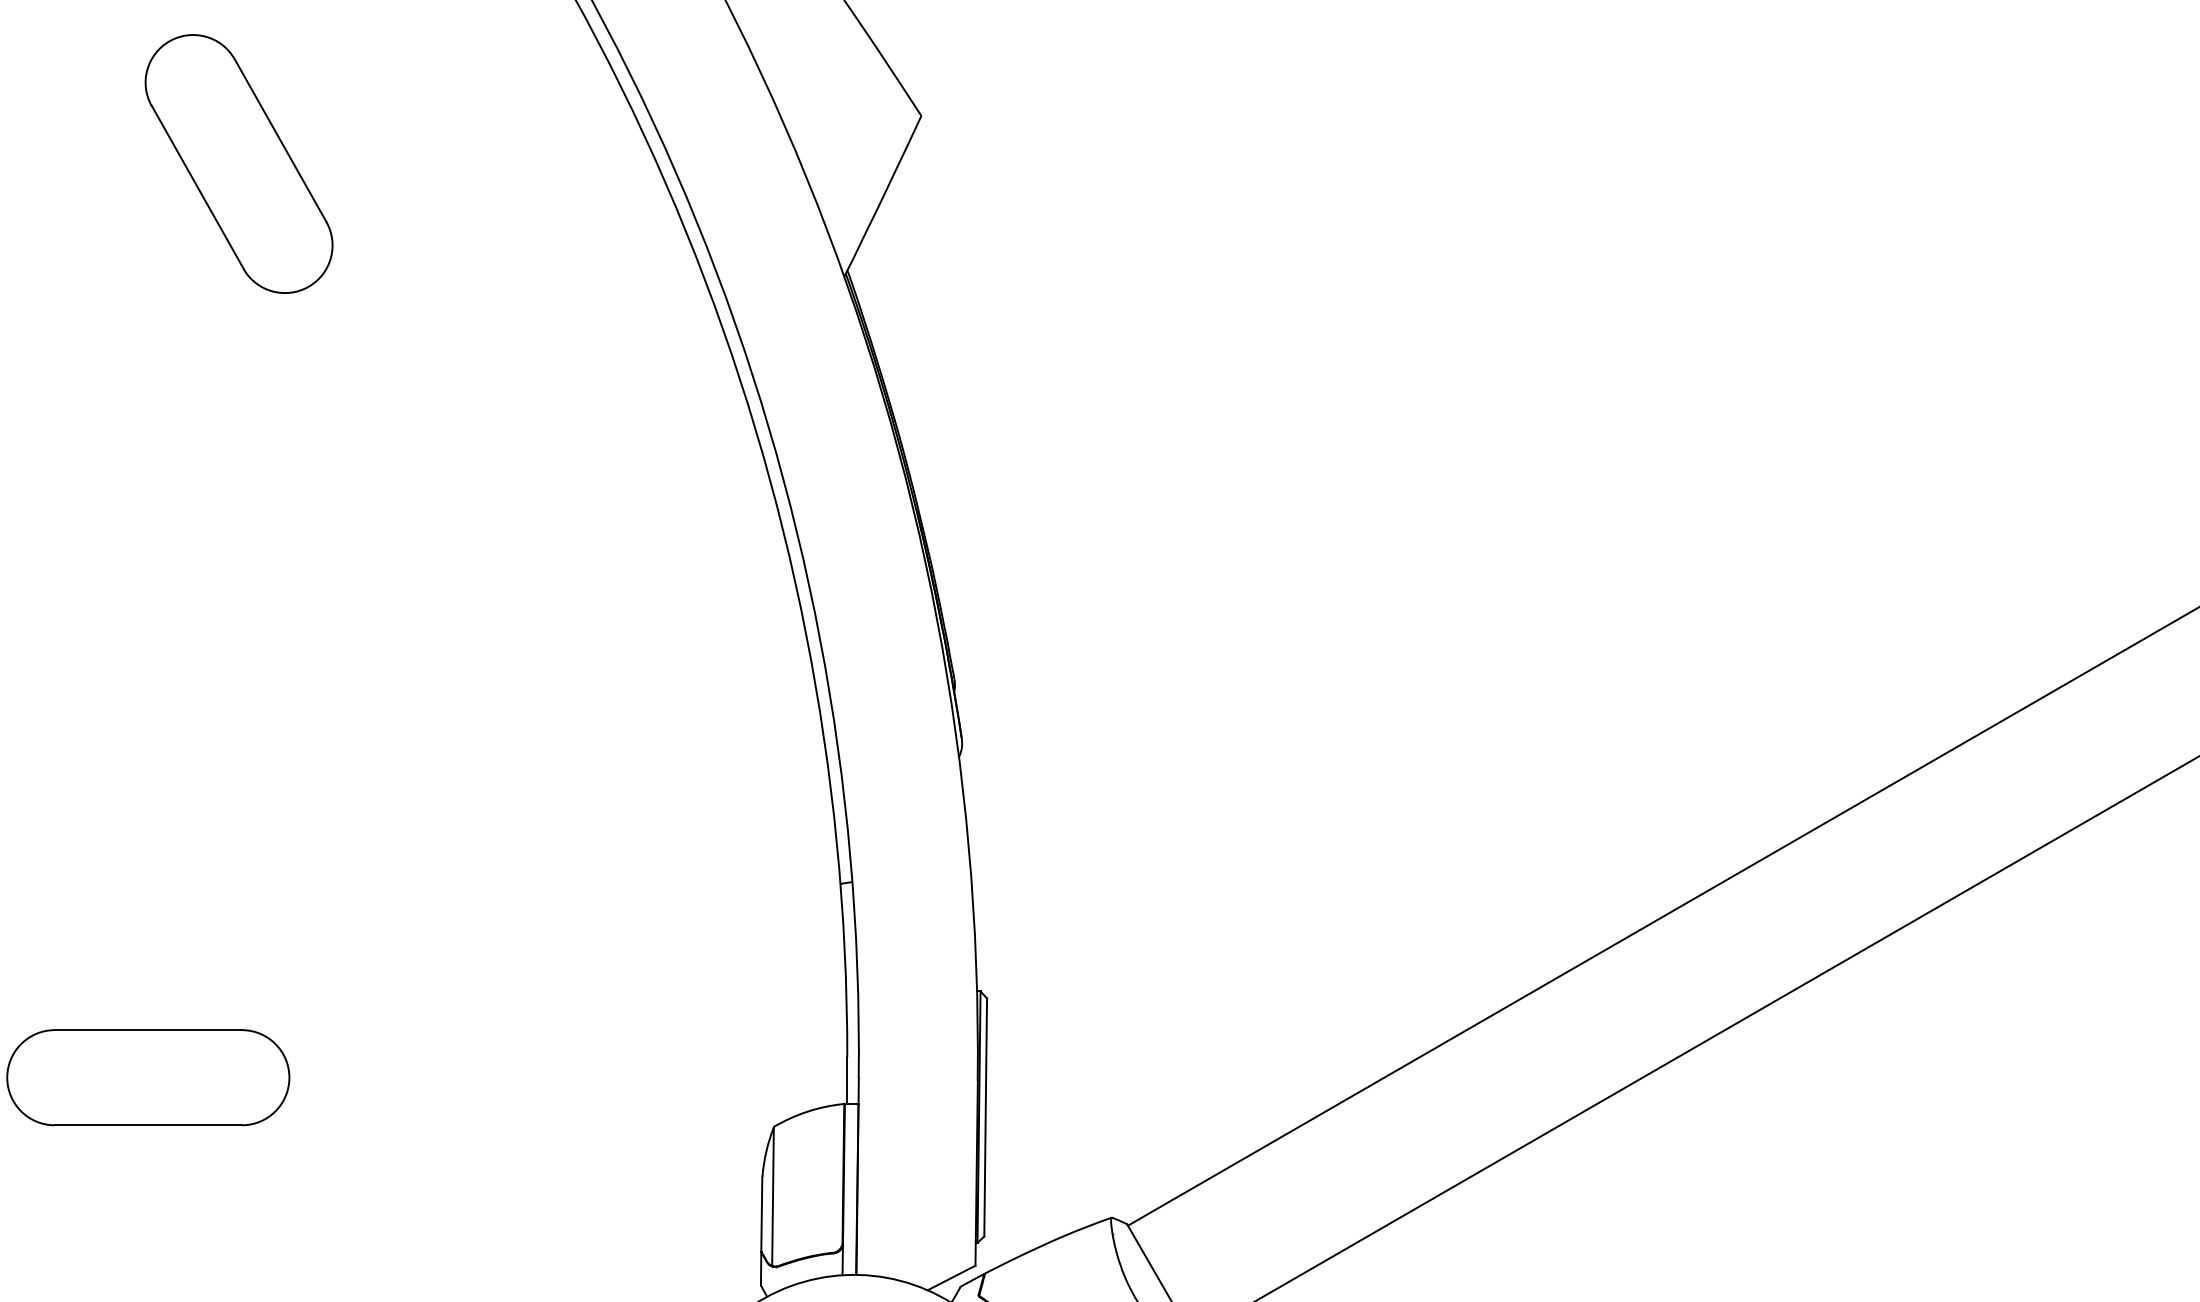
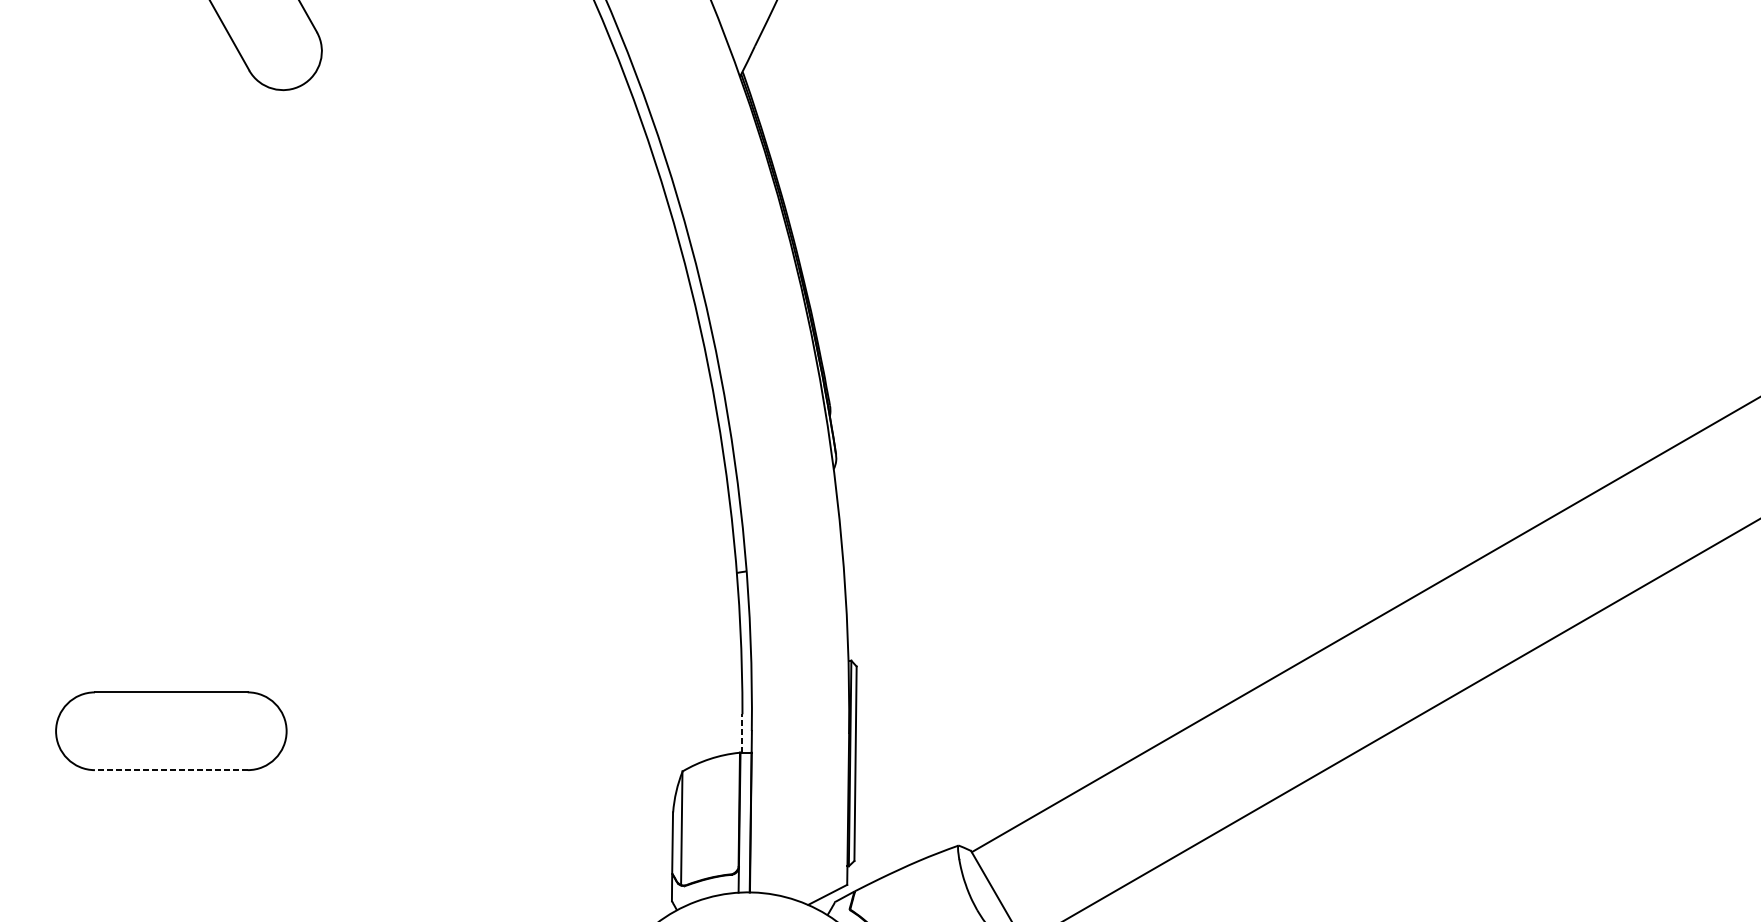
line: (847, 1079) -> (742, 732), solid -> dashed
line: (147, 1125) -> (170, 770), solid -> dashed

